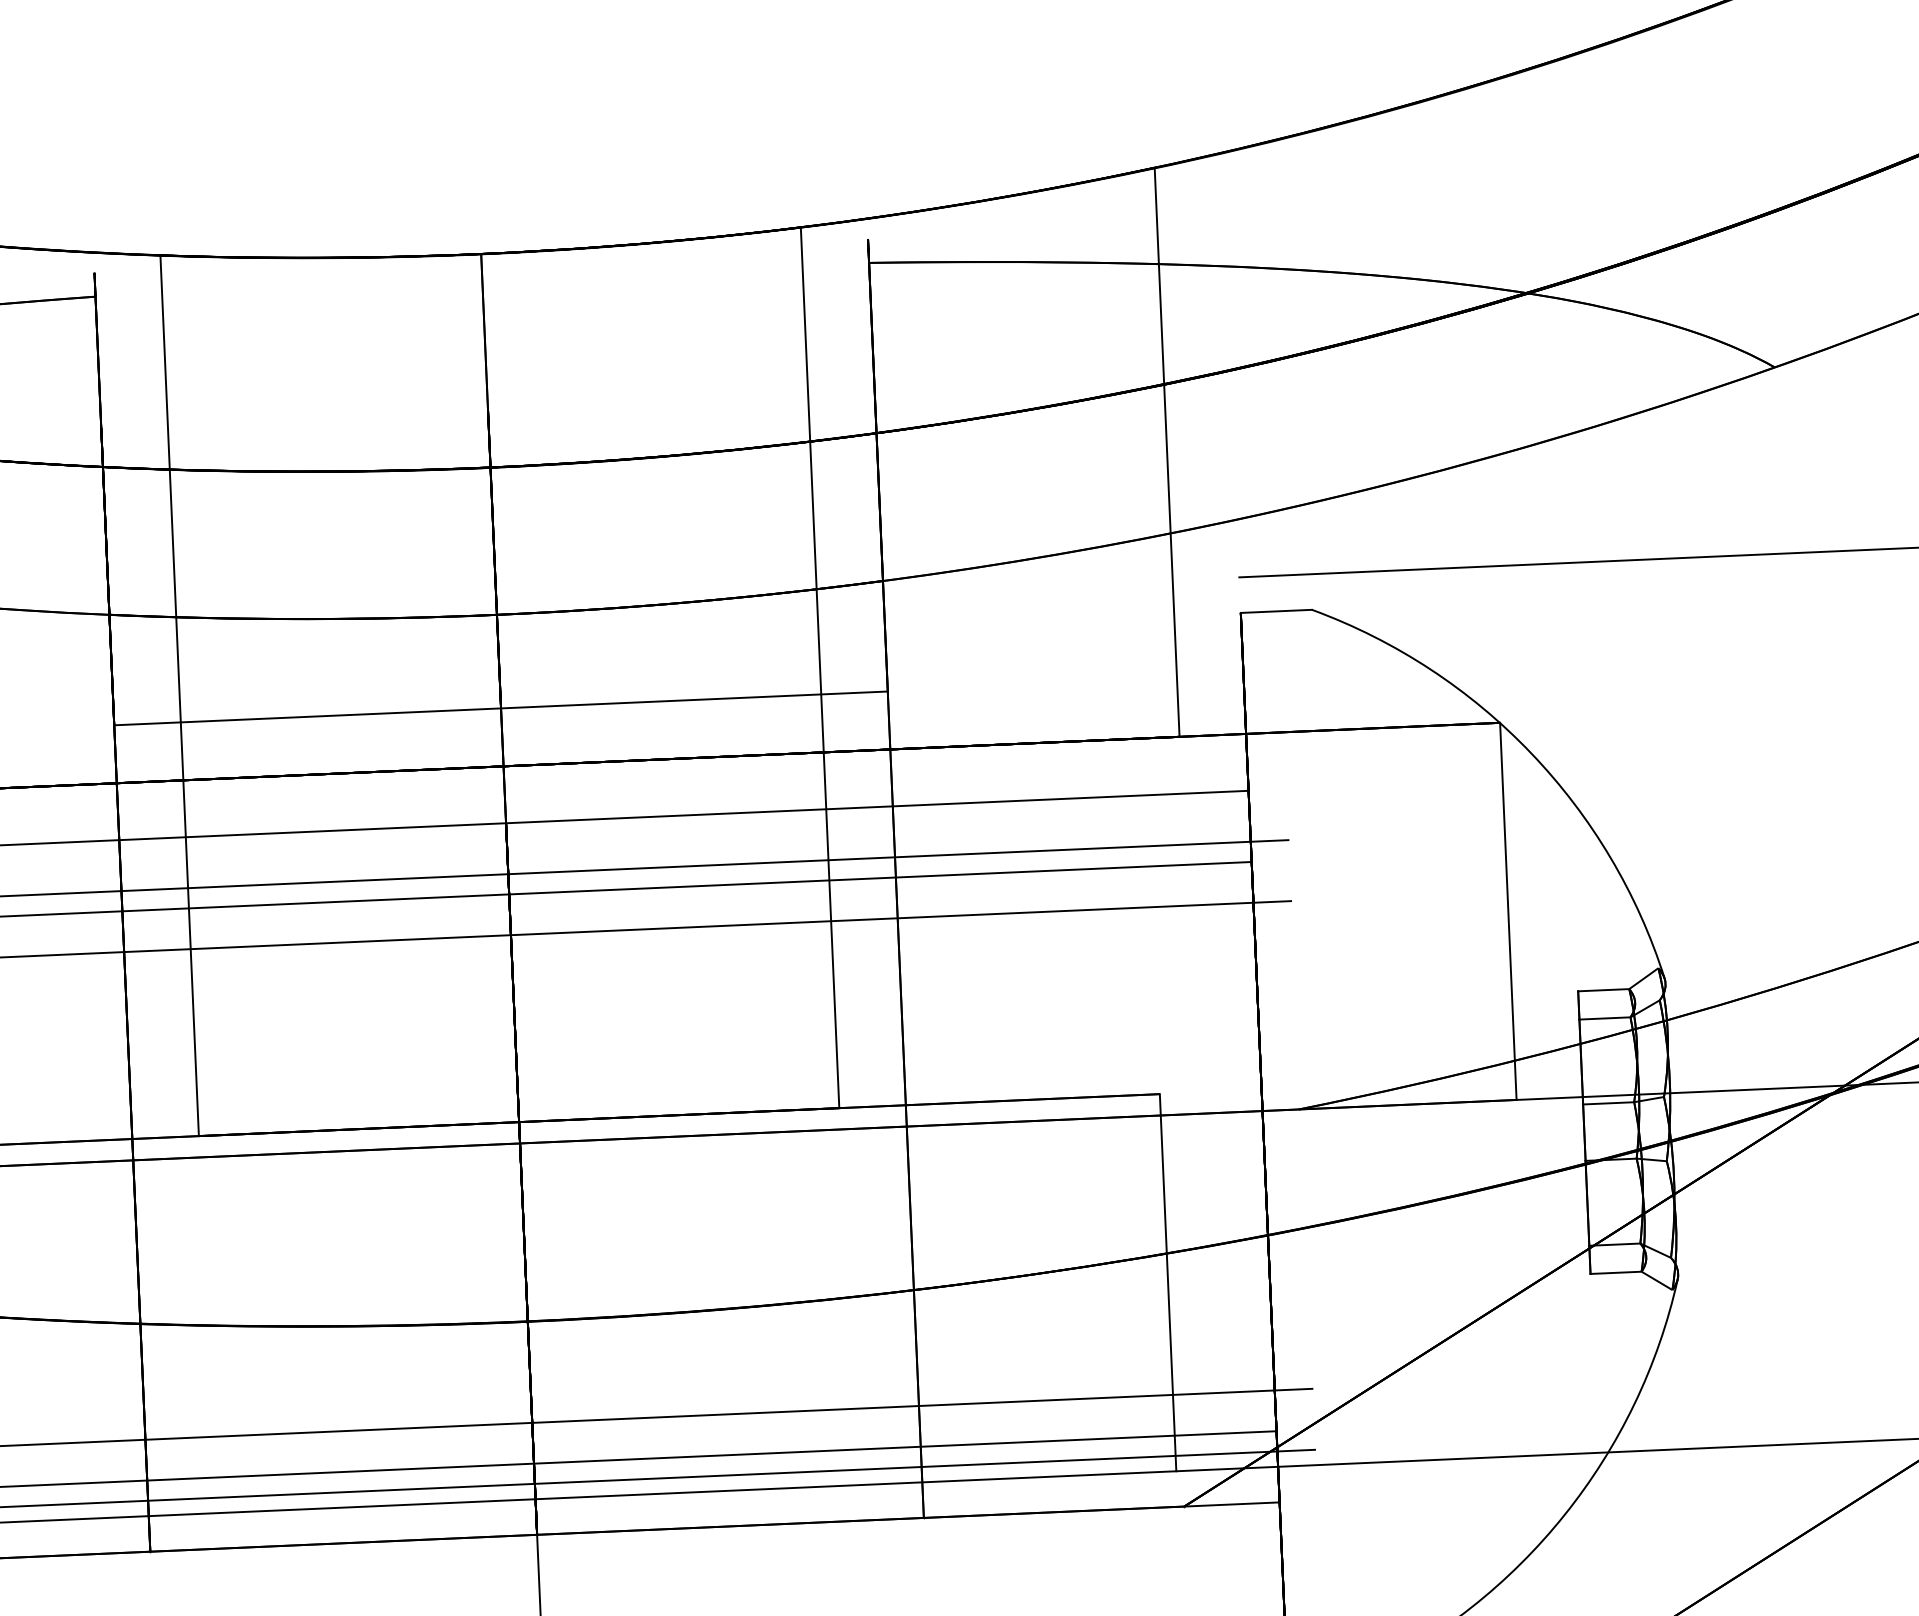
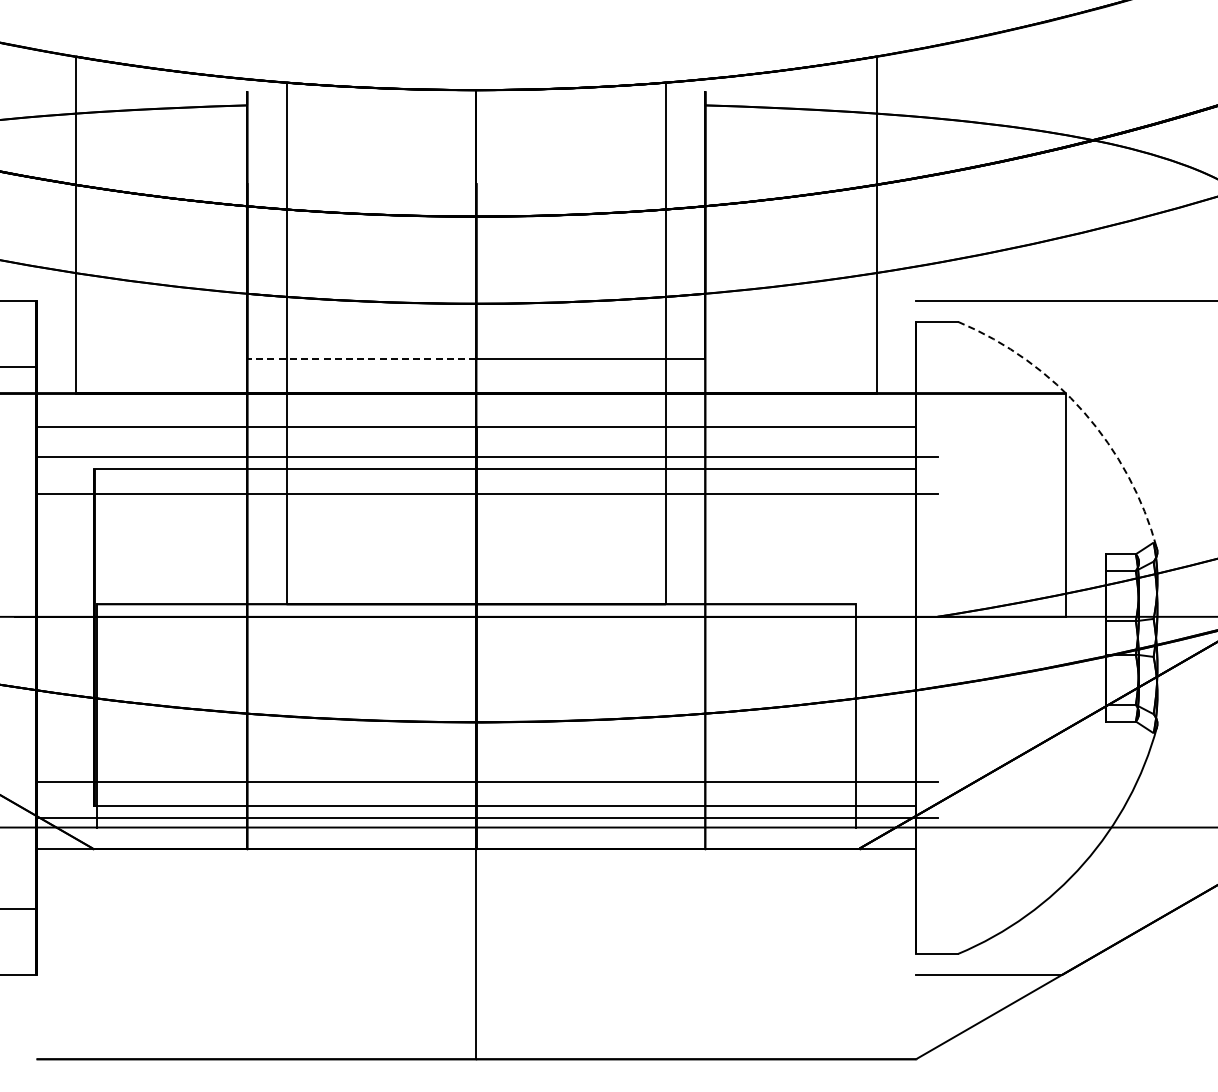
line: (307, 717) -> (361, 359), solid -> dashed
arc: (1532, 753) -> (1084, 412), solid -> dashed

